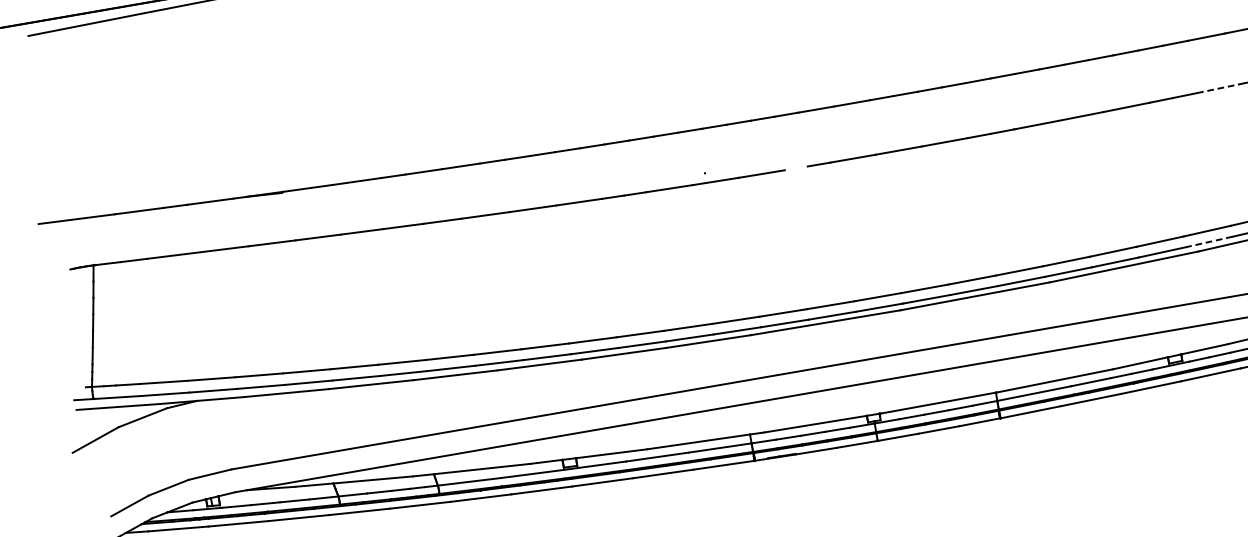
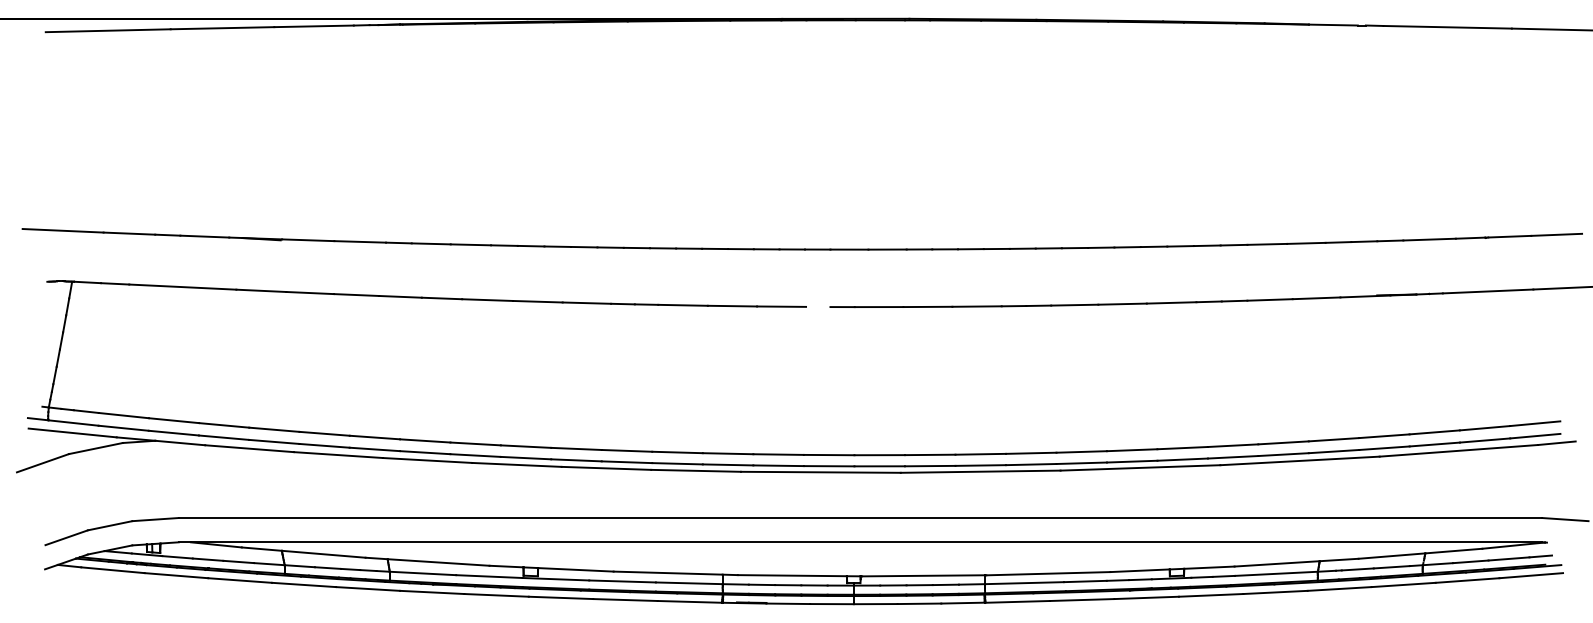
line: (1218, 88) -> (1270, 299), dashed -> solid
line: (1208, 242) -> (1232, 457), dashed -> solid

